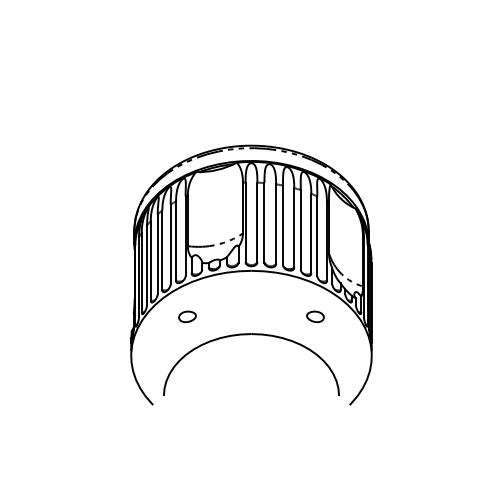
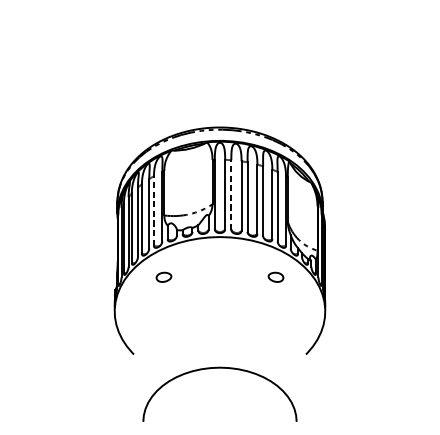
line: (264, 222) -> (231, 194), solid -> dashed
line: (176, 241) -> (154, 211), solid -> dashed
part: (248, 335) -> (217, 368), moved

